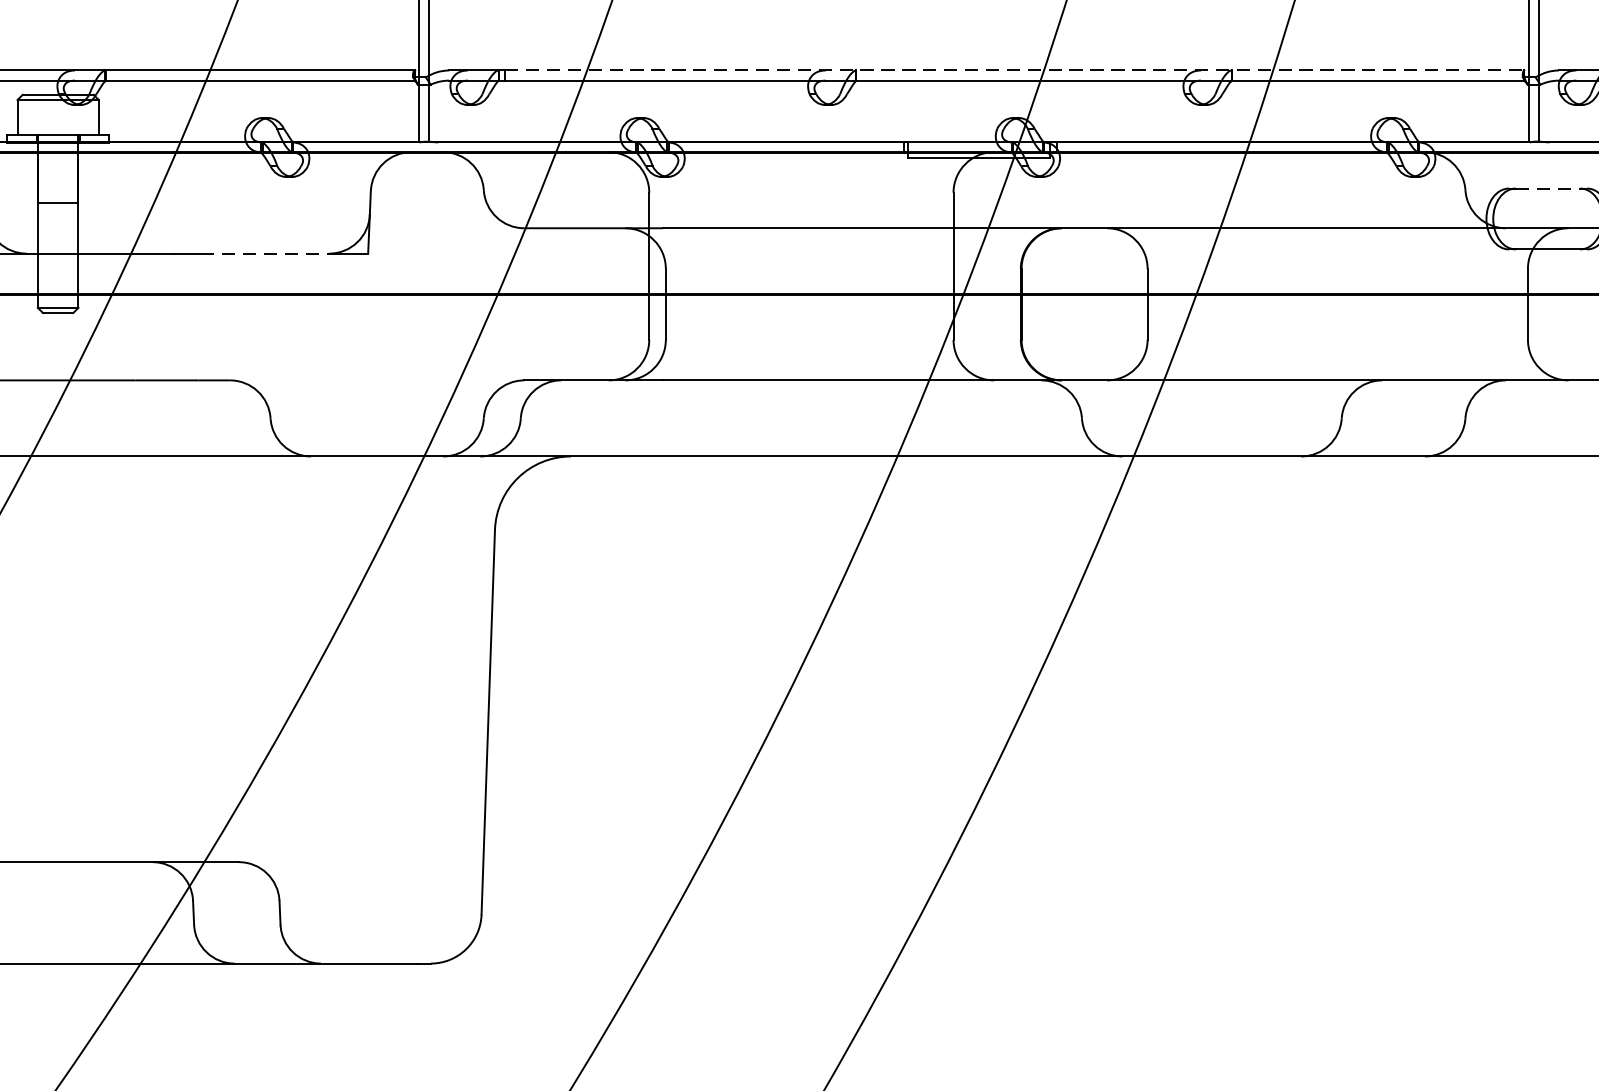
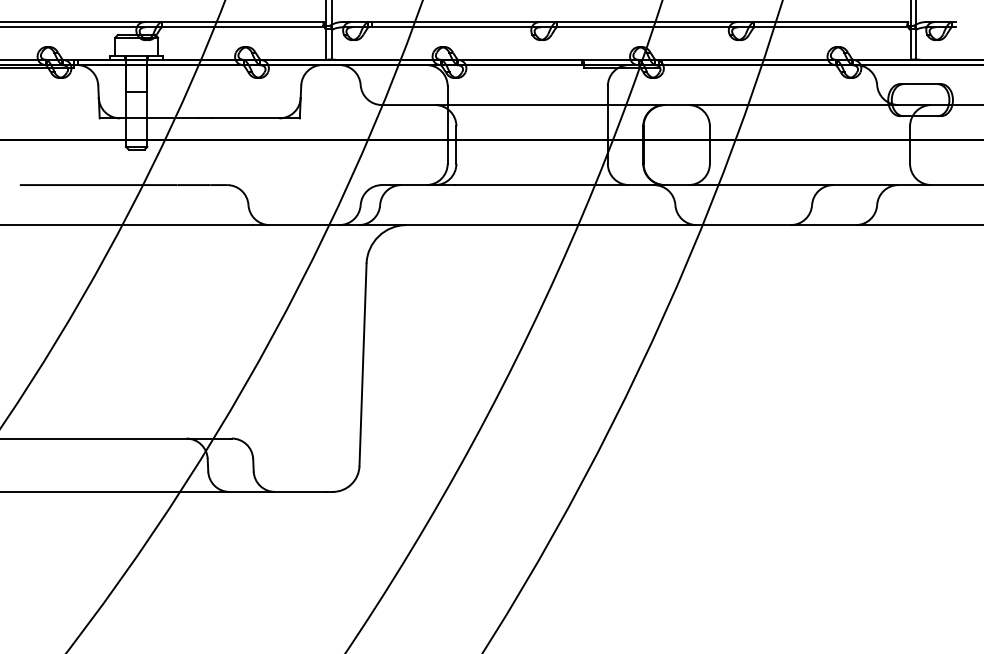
line: (1015, 71) -> (640, 22), dashed -> solid
line: (1551, 189) -> (922, 84), dashed -> solid
line: (264, 253) -> (245, 118), dashed -> solid

